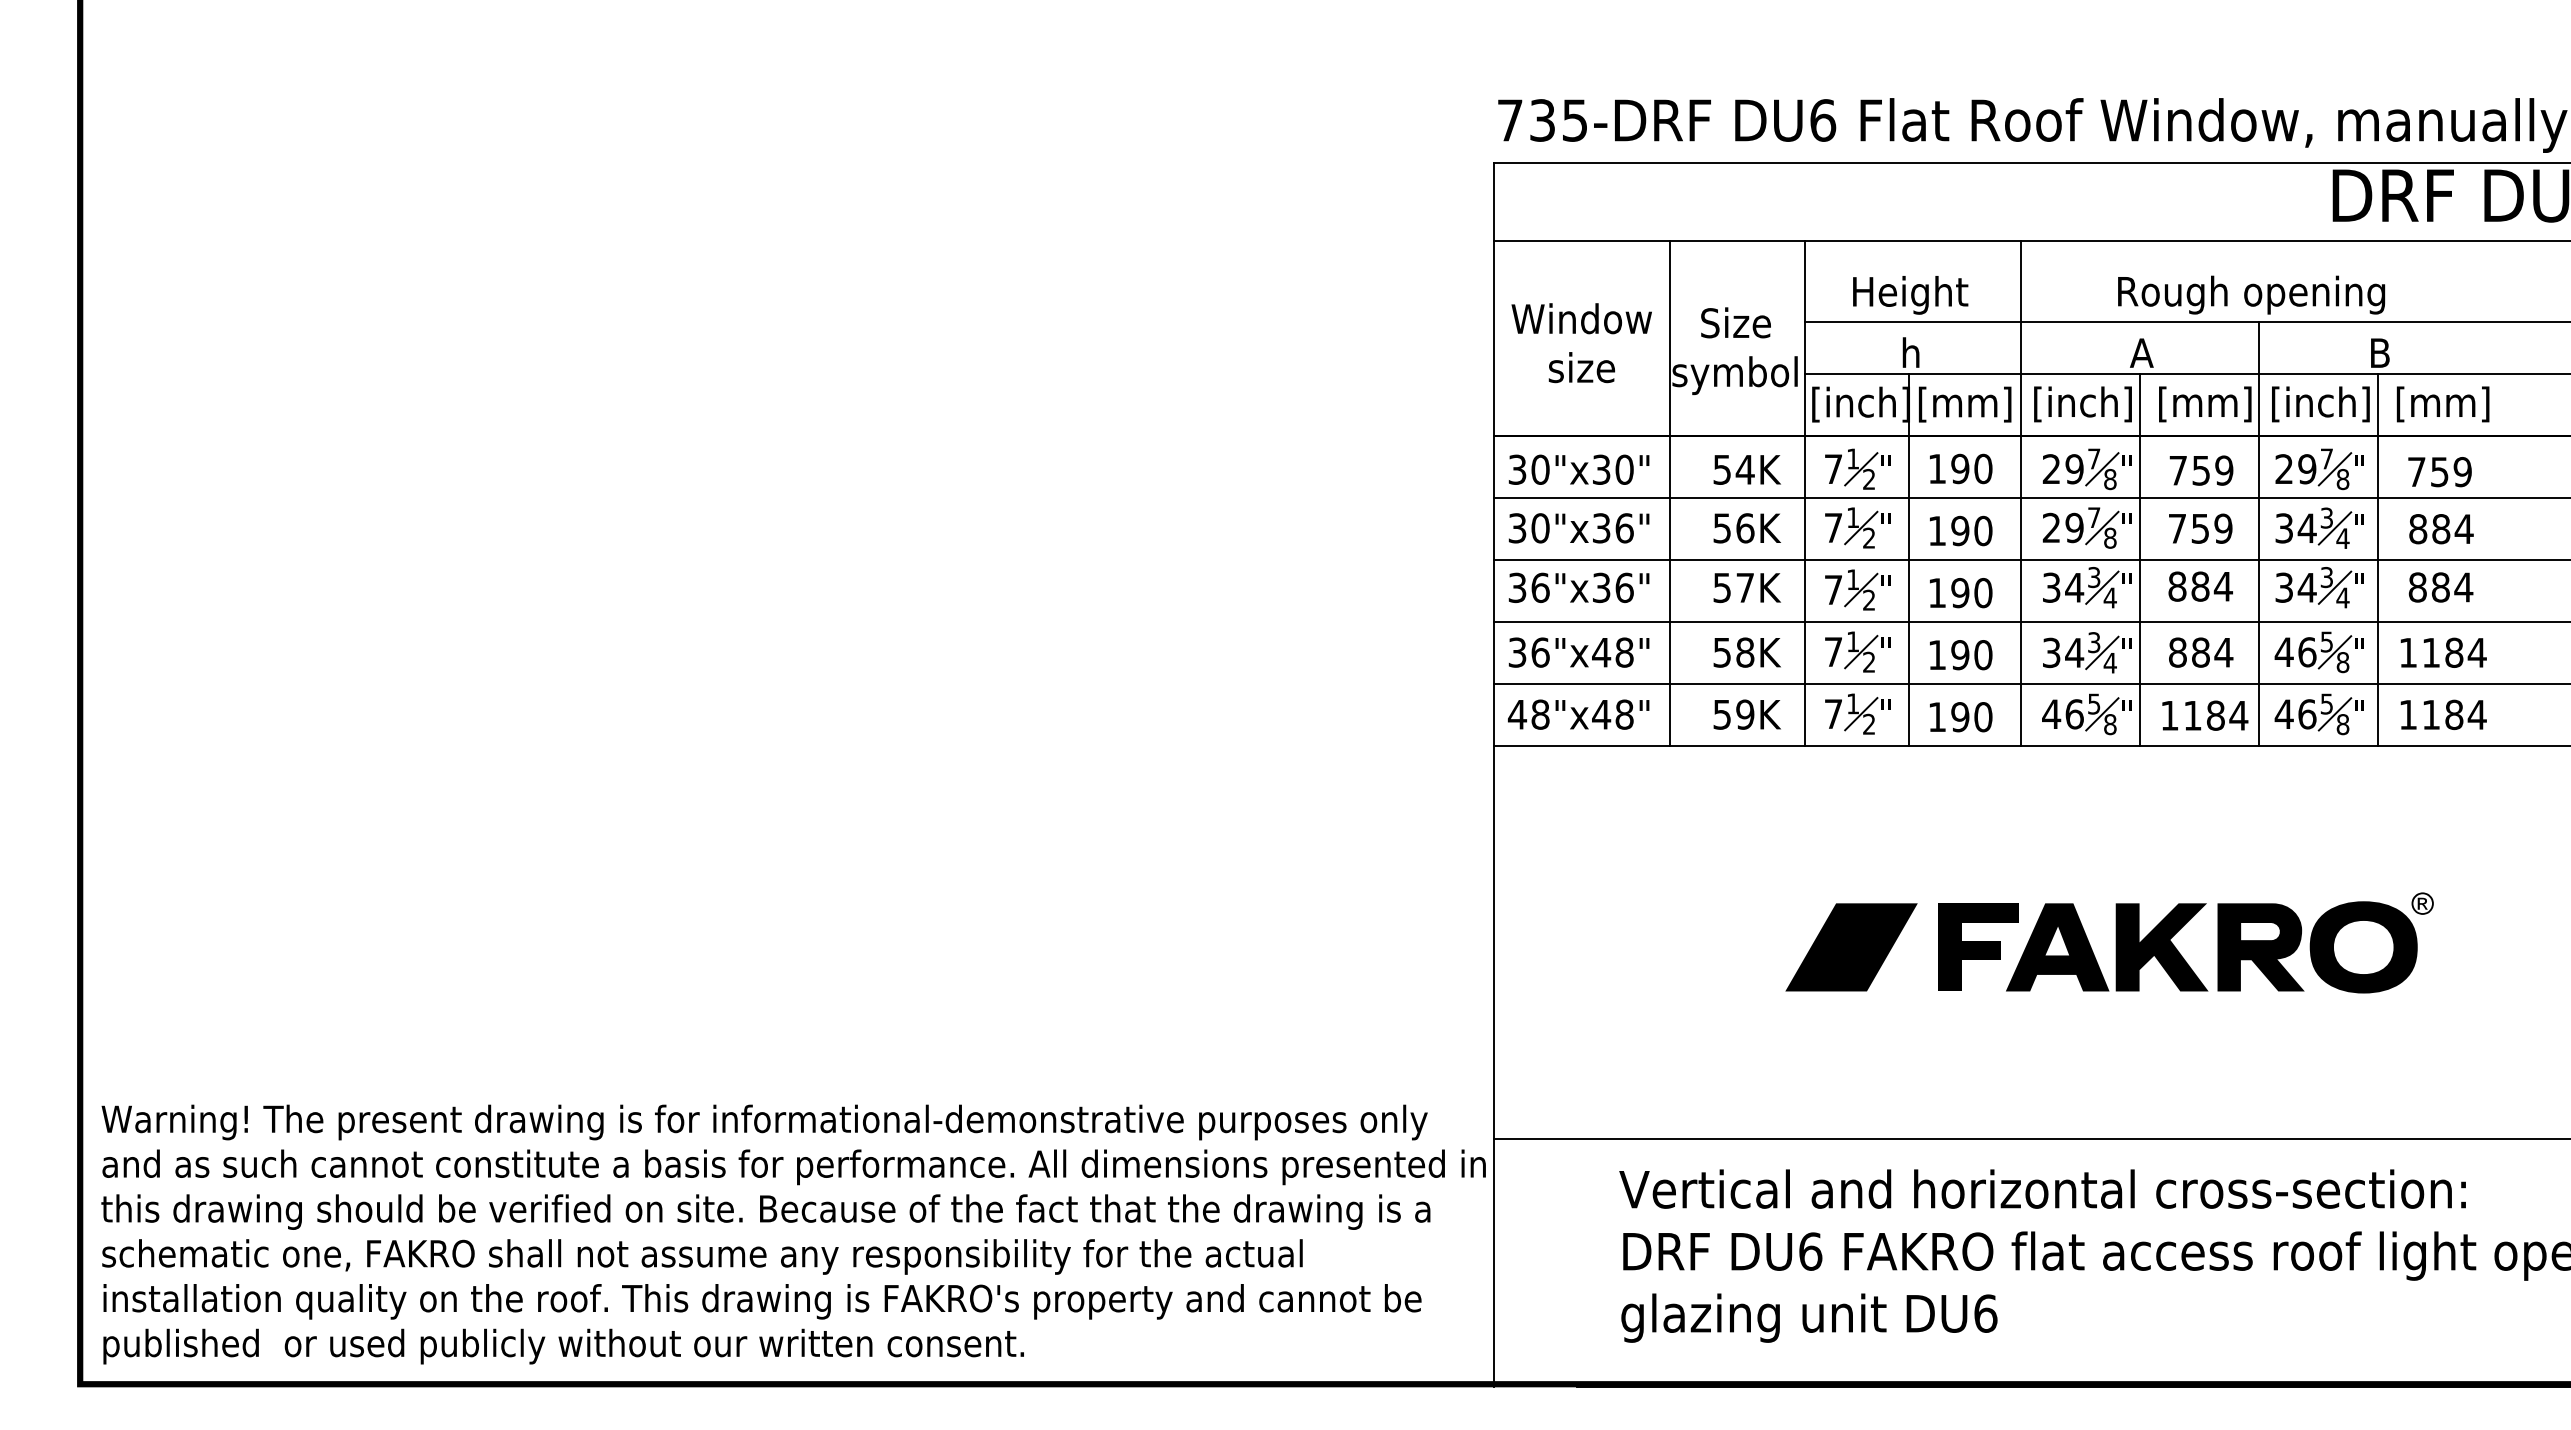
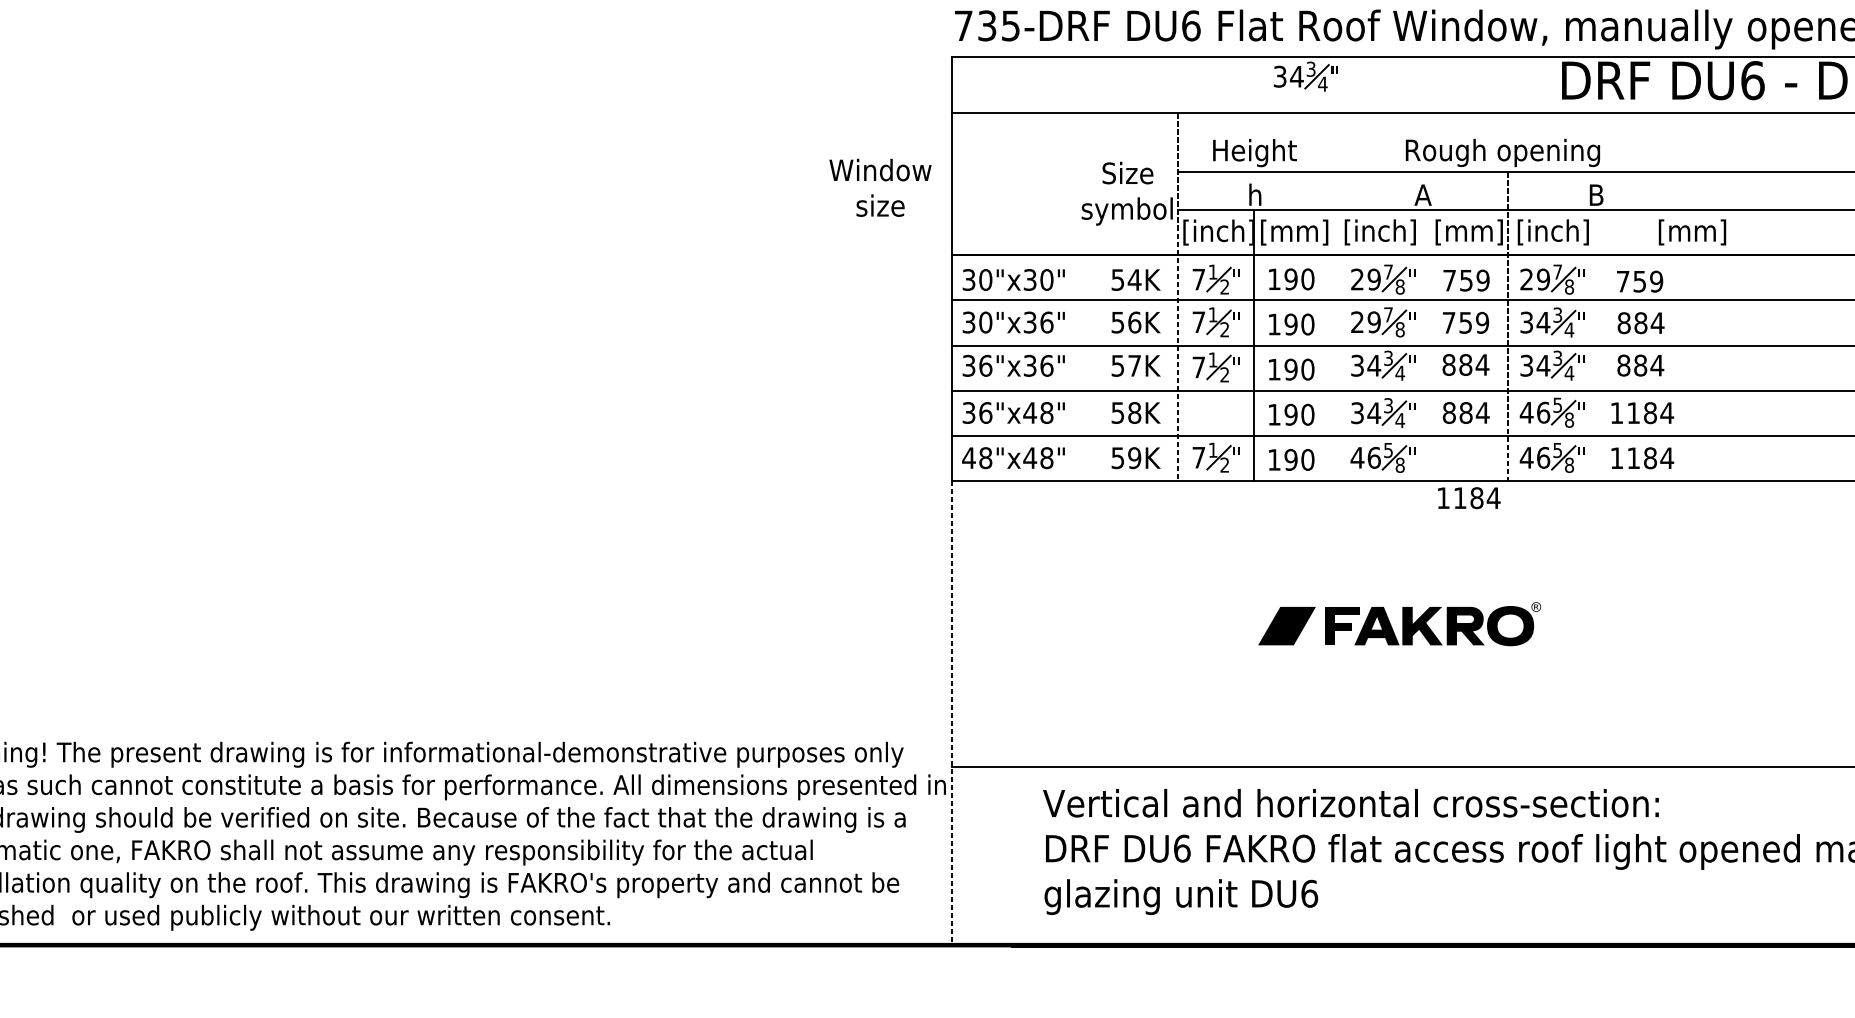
part: (1980, 189) -> (1305, 76), added
text: (1581, 343) -> (880, 188), moved
text: (2442, 404) -> (1692, 232), moved
line: (1669, 493) -> (1079, 297), removed
line: (1804, 493) -> (1177, 297), solid -> dashed
line: (2021, 493) -> (1335, 297), removed
line: (2259, 534) -> (1508, 327), solid -> dashed
line: (2140, 559) -> (1422, 345), removed
line: (2378, 559) -> (1595, 345), removed
part: (1857, 651) -> (1216, 412), removed
text: (2205, 715) -> (1469, 498), moved
part: (2109, 942) -> (1399, 623), size x0.6
line: (1494, 1066) -> (952, 714), solid -> dashed

